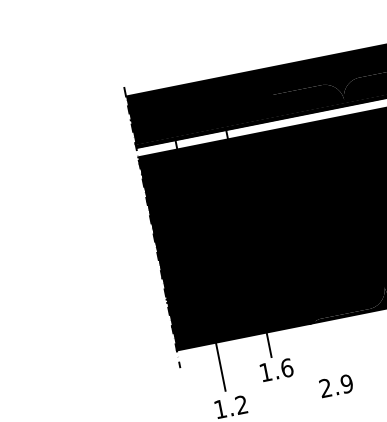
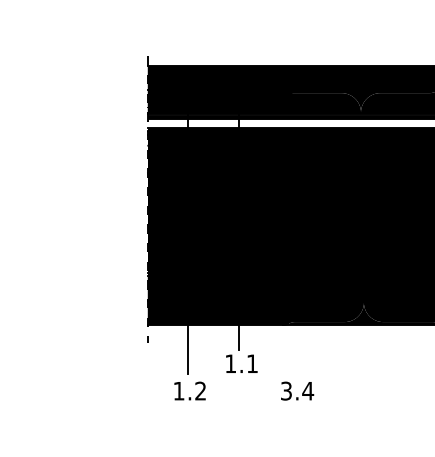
text: (287, 367) -> (252, 363), 1.6 -> 1.1
text: (336, 385) -> (297, 390), 2.9 -> 3.4

